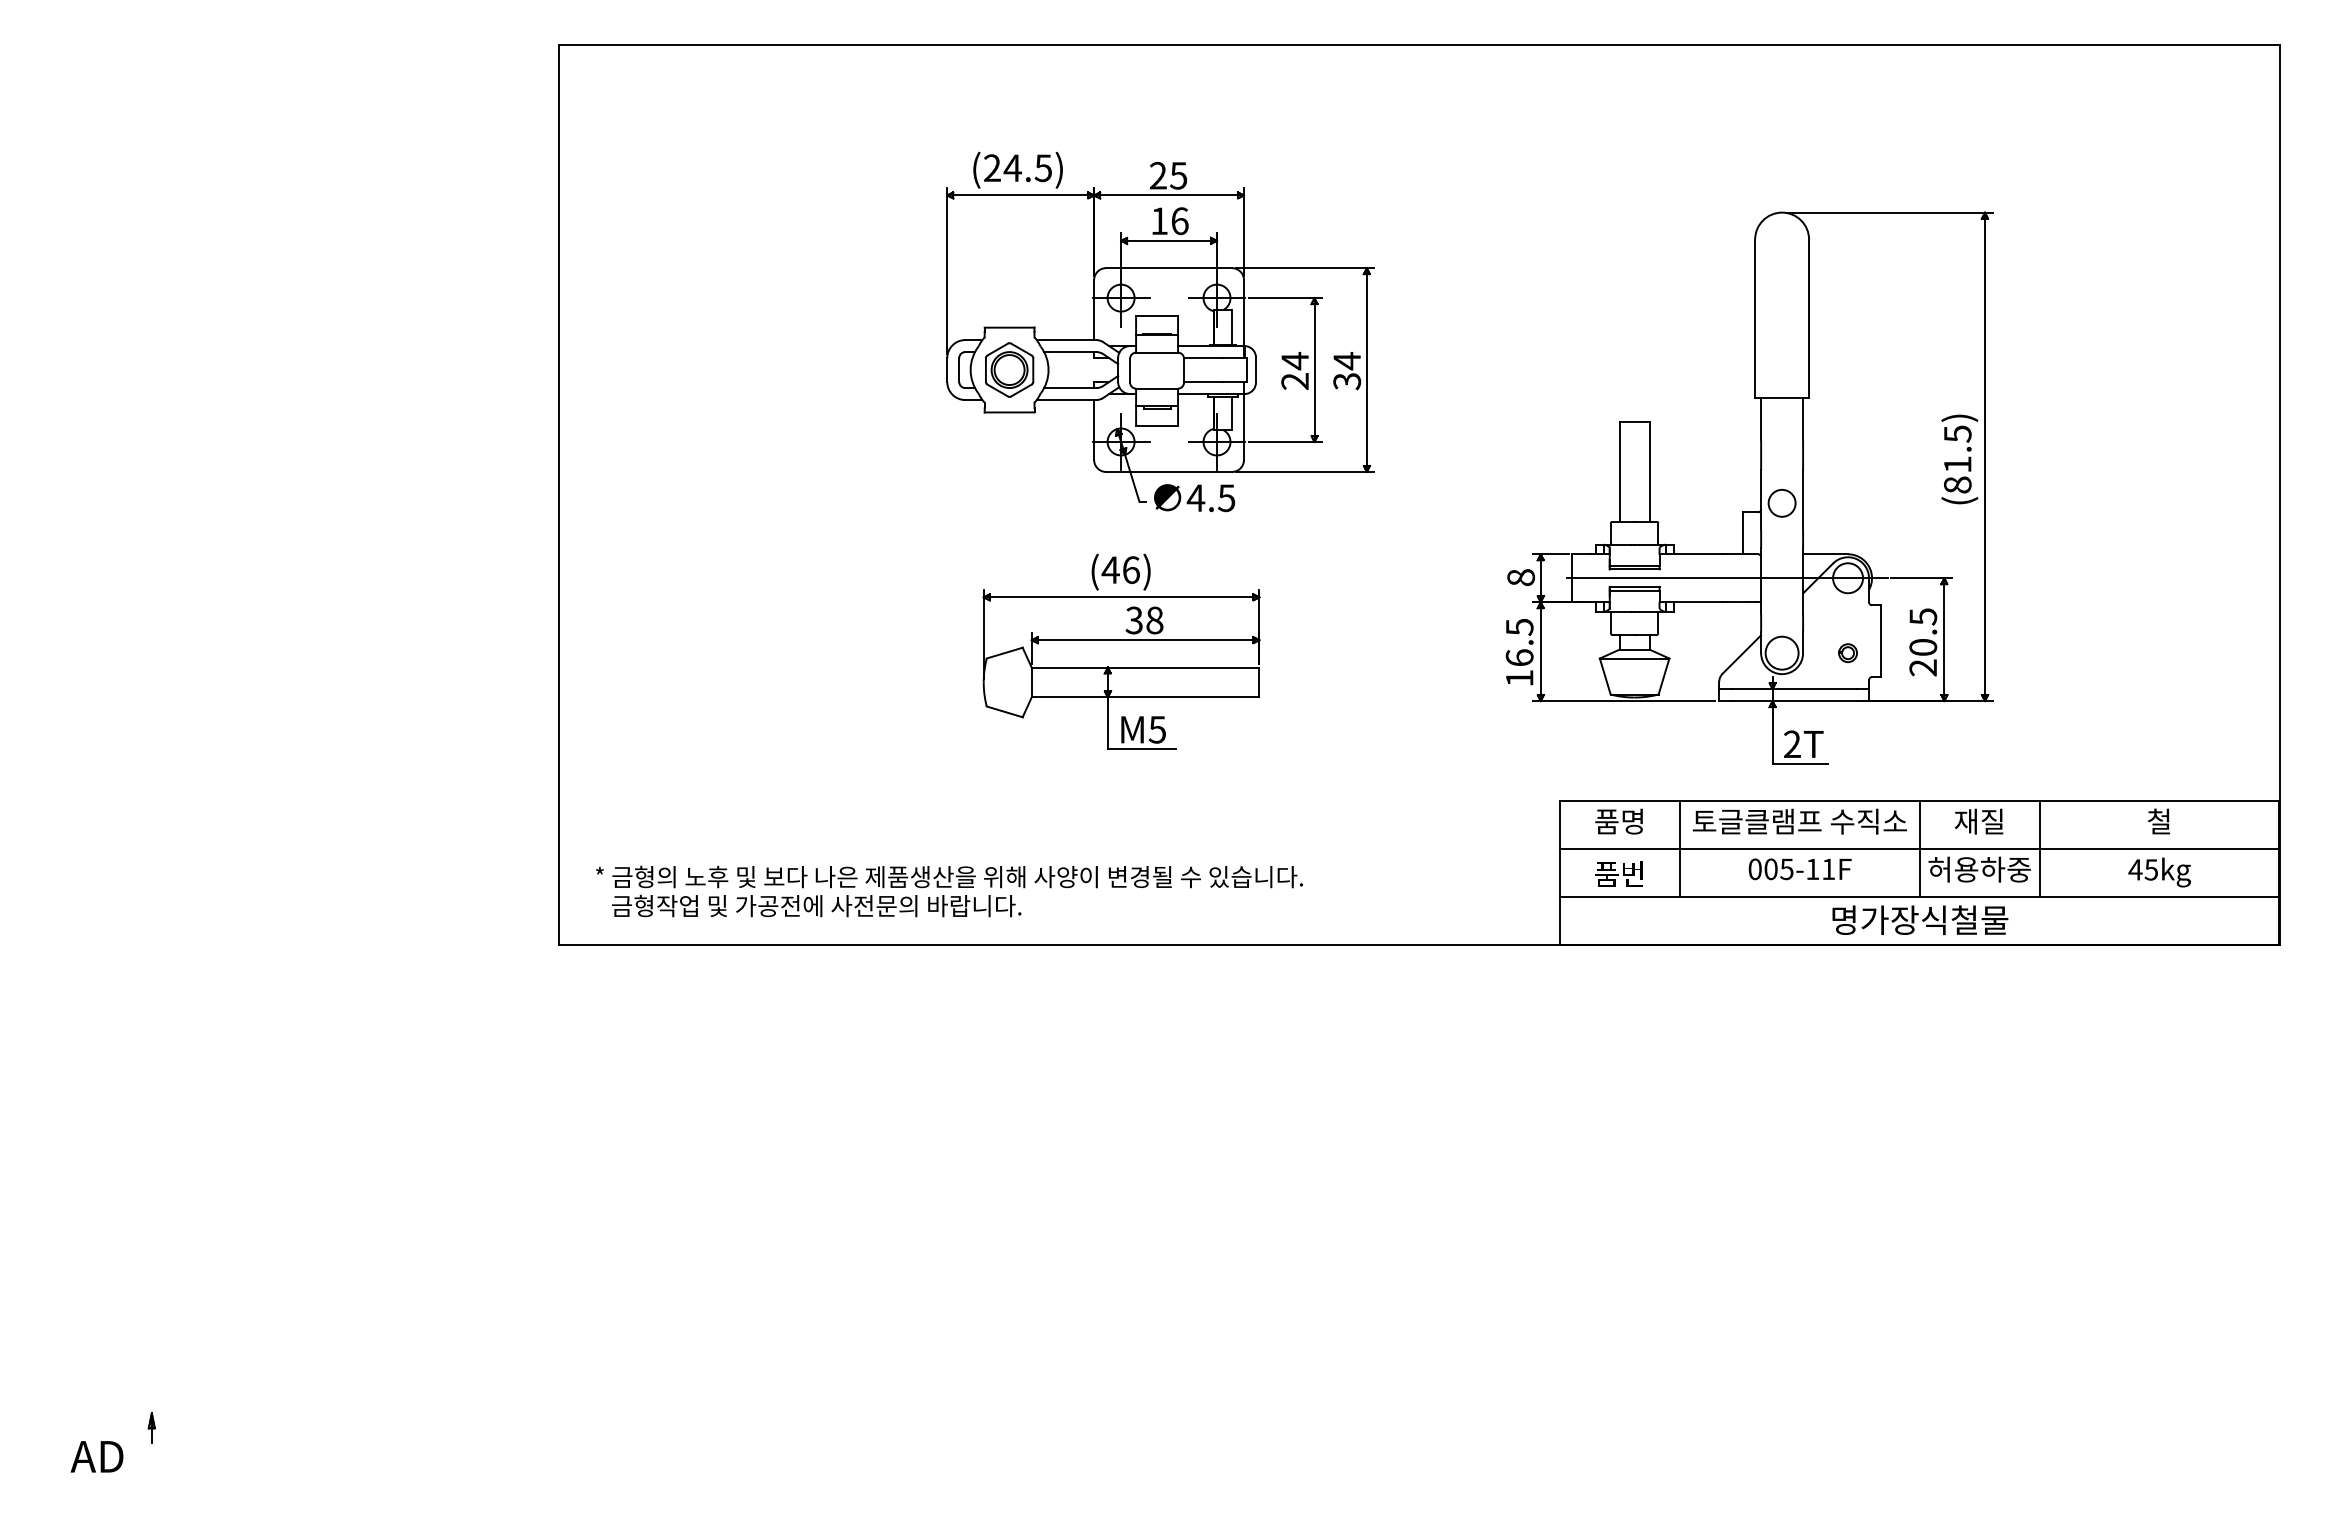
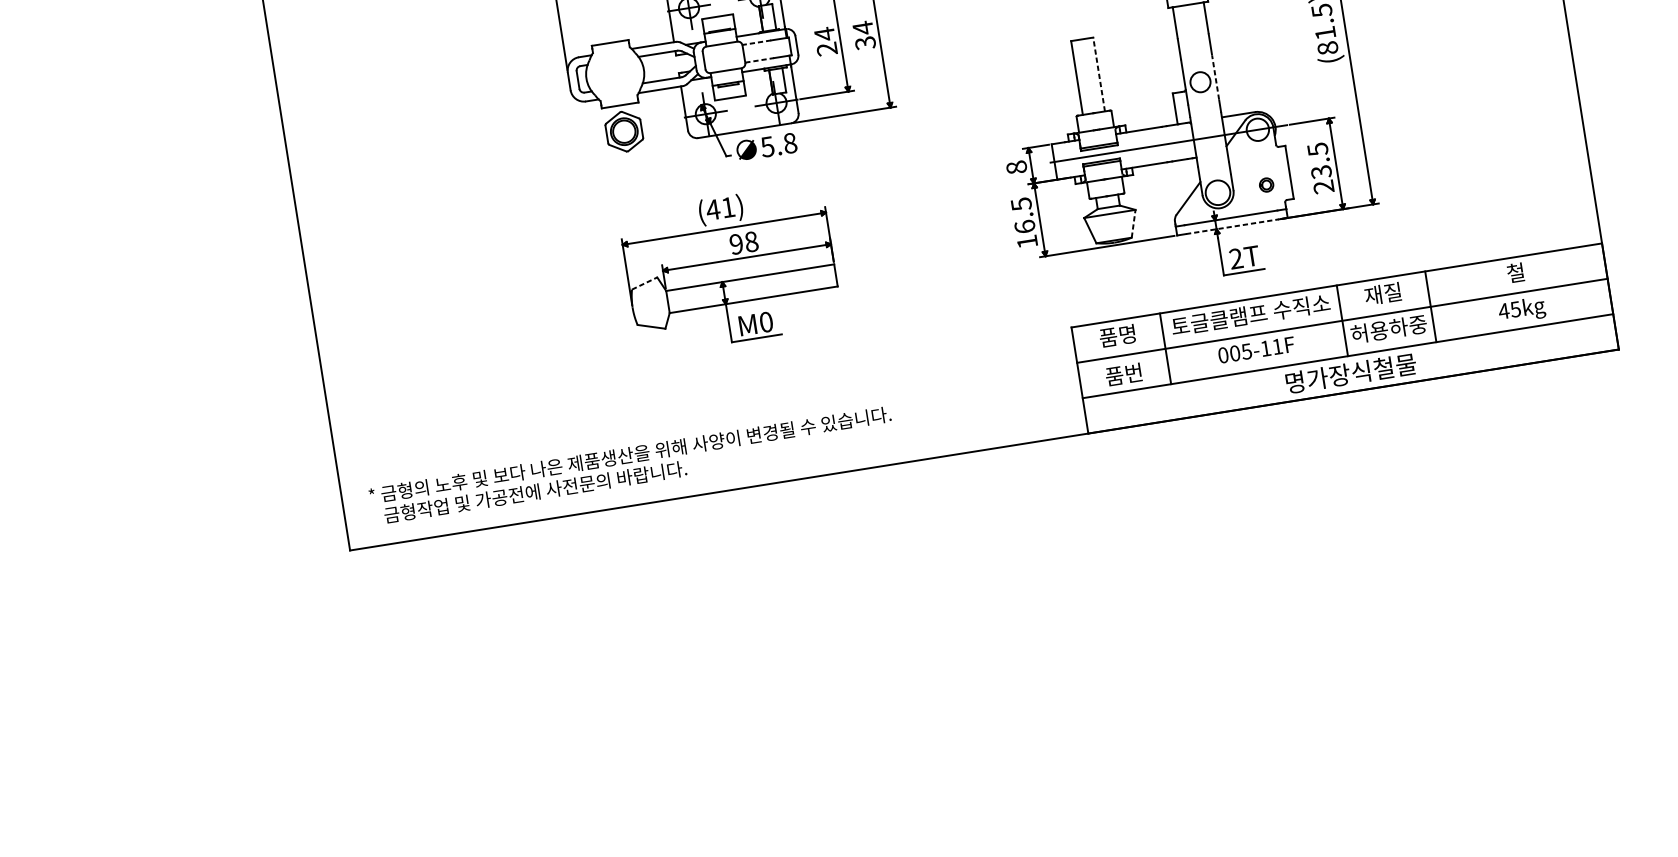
line: (1203, 358) -> (756, 43), solid -> dashed
part: (1009, 369) -> (624, 131), moved
line: (1204, 382) -> (760, 60), solid -> dashed
line: (1649, 471) -> (1098, 74), solid -> dashed
text: (1210, 498) -> (778, 145), 4.5 -> 5.8
line: (1803, 500) -> (1215, 77), solid -> dashed
text: (1131, 569) -> (728, 207), (46) -> (41)
text: (1133, 620) -> (735, 244), 38 -> 98
text: (1923, 647) -> (1321, 172), 20.5 -> 23.5
line: (1004, 653) -> (644, 283), solid -> dashed
line: (1664, 676) -> (1133, 223), solid -> dashed
line: (1794, 701) -> (1232, 226), solid -> dashed
text: (1157, 729) -> (766, 322), M5 -> M0

